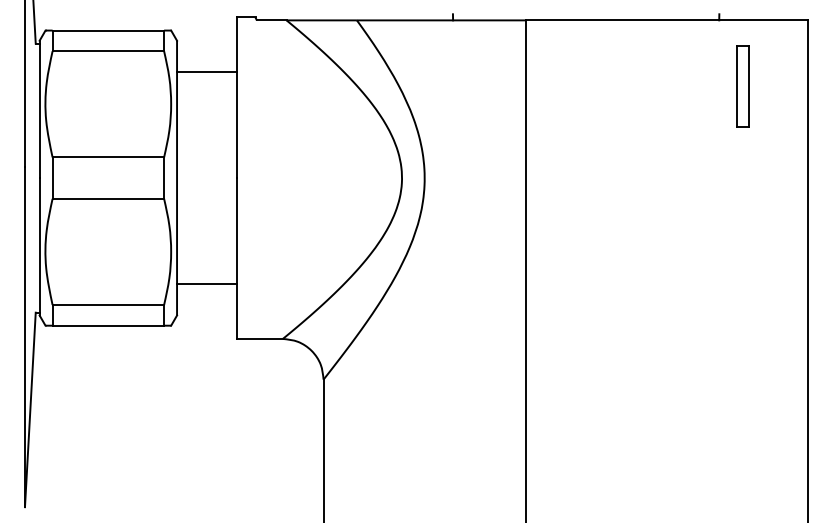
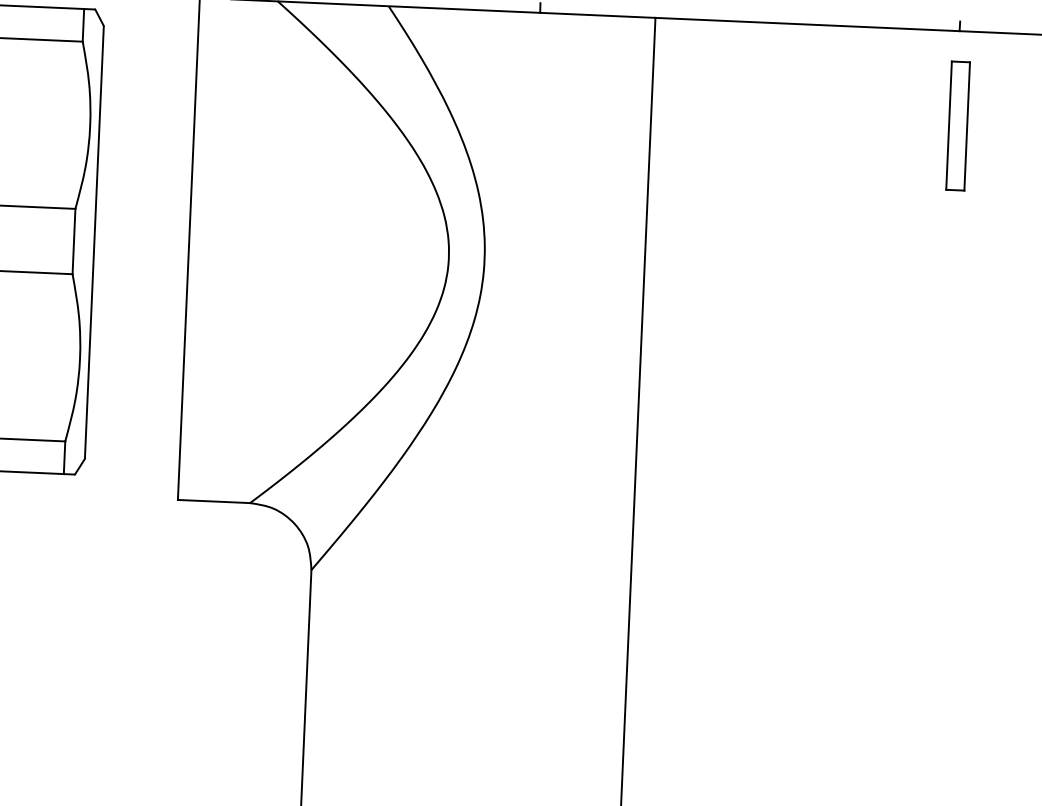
line: (207, 72) -> (149, 78), removed
part: (742, 86) -> (957, 125), moved
line: (207, 283) -> (135, 410), removed

